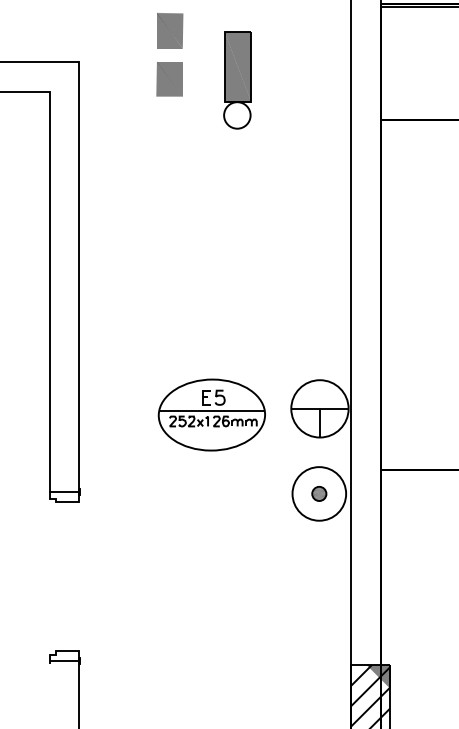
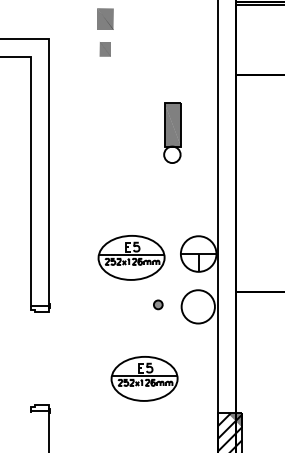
part: (169, 77) -> (105, 48), size x0.7
part: (237, 79) -> (172, 132), moved
part: (319, 493) -> (158, 304), moved
part: (232, 609) -> (144, 378), added

